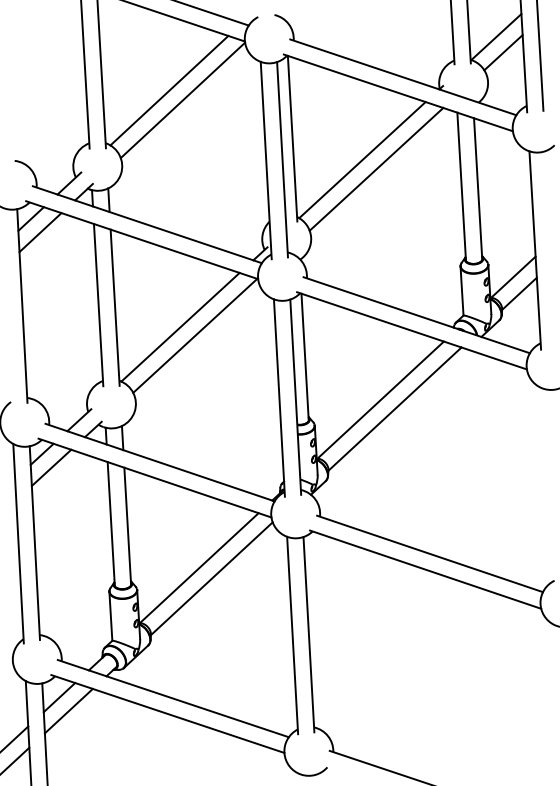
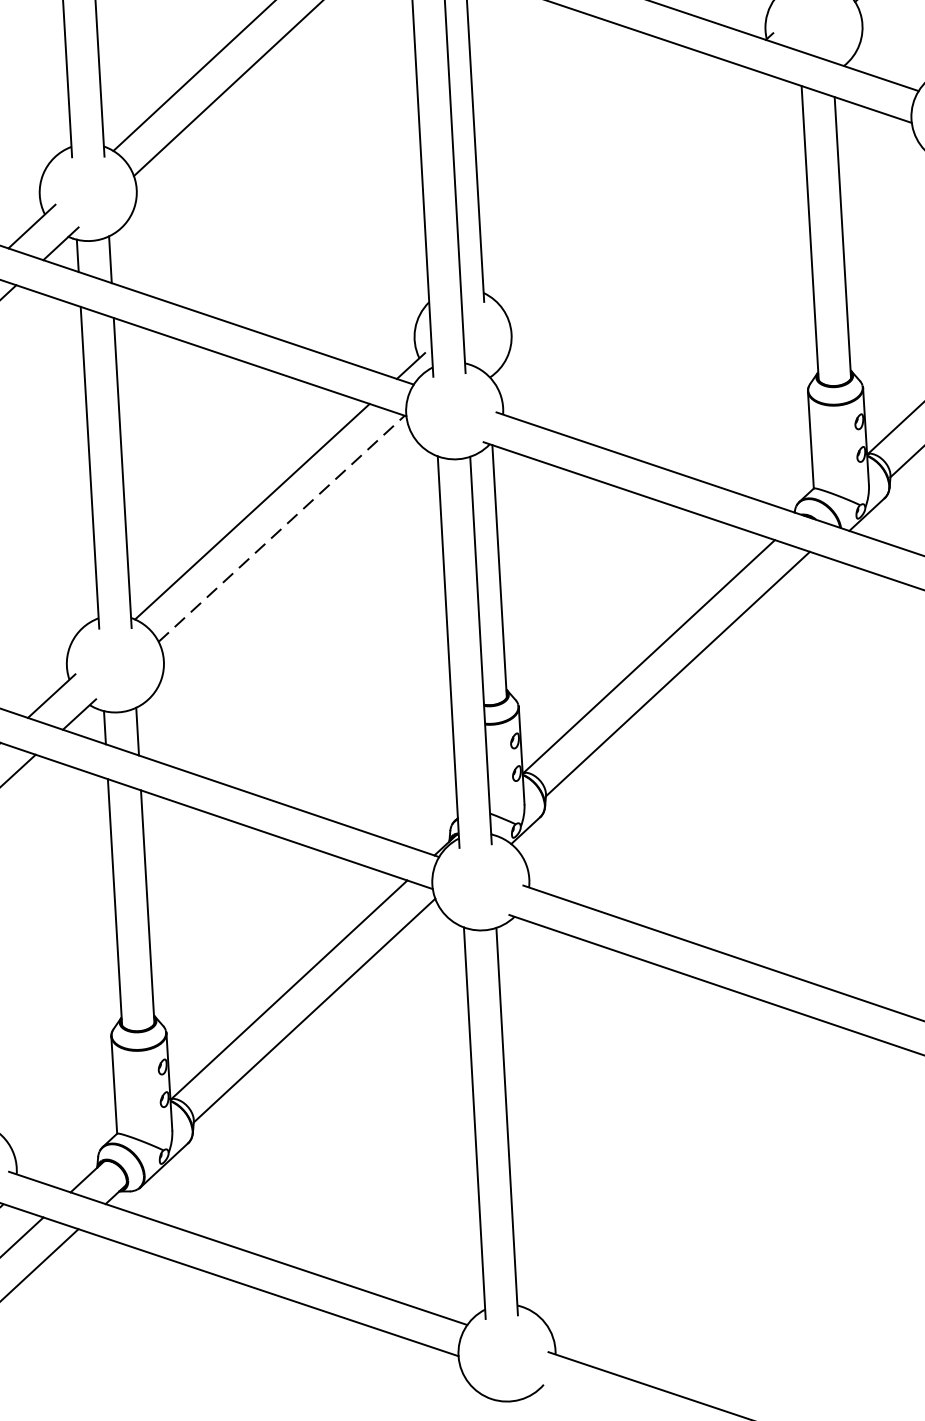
line: (362, 160) -> (613, 180), removed
line: (376, 168) -> (641, 196), removed
line: (195, 335) -> (282, 528), solid -> dashed

